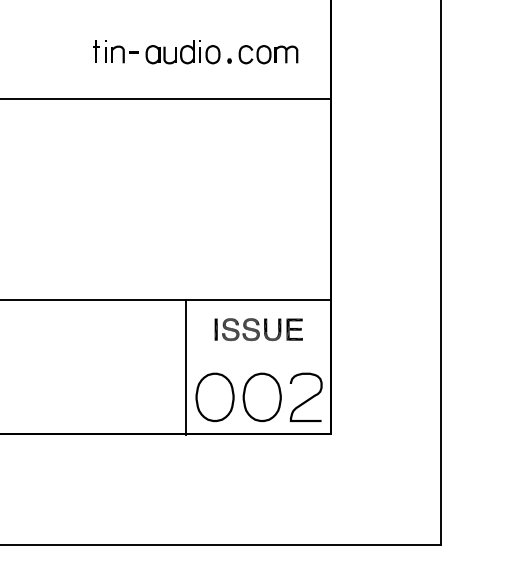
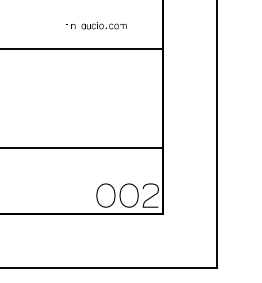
part: (195, 51) -> (96, 25), size x0.6
part: (258, 328) -> (127, 161), removed
line: (185, 366) -> (91, 180), removed

